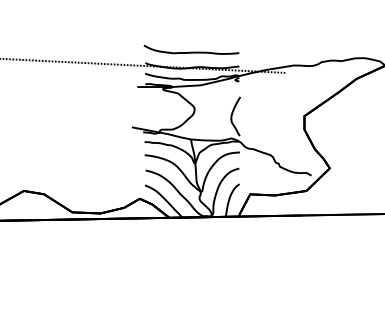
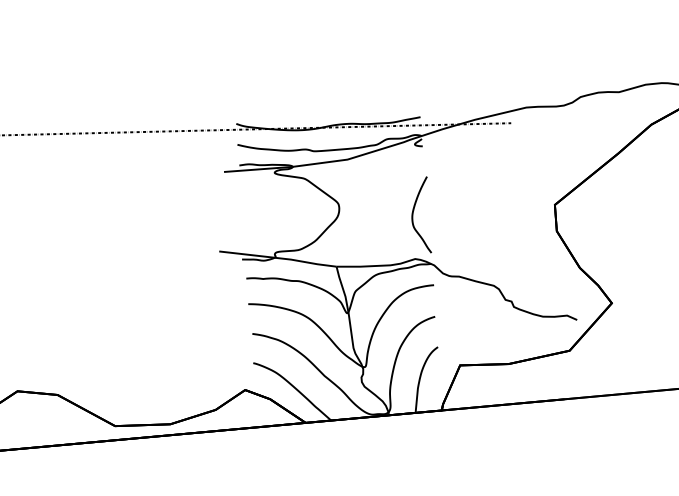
curve: (191, 51) -> (324, 94), removed

